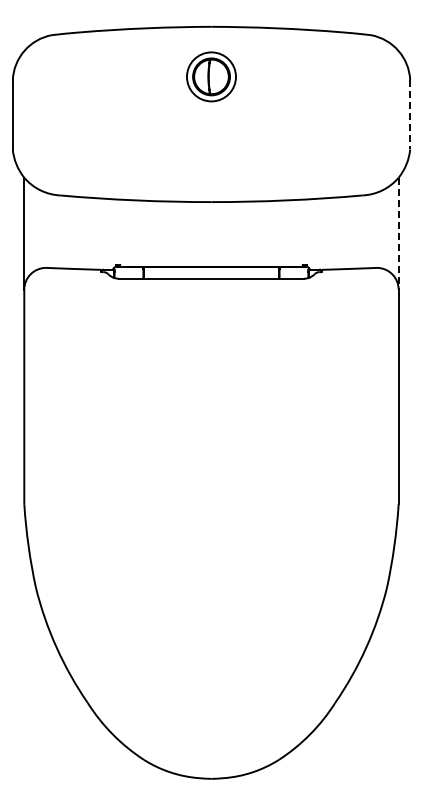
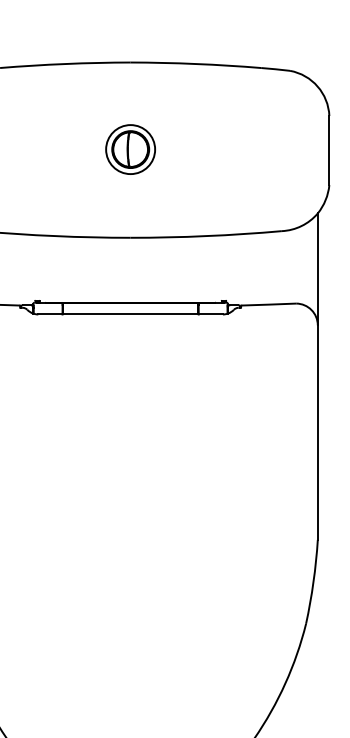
part: (211, 76) -> (130, 149), moved
line: (410, 114) -> (329, 150), dashed -> solid
line: (398, 233) -> (317, 269), dashed -> solid

